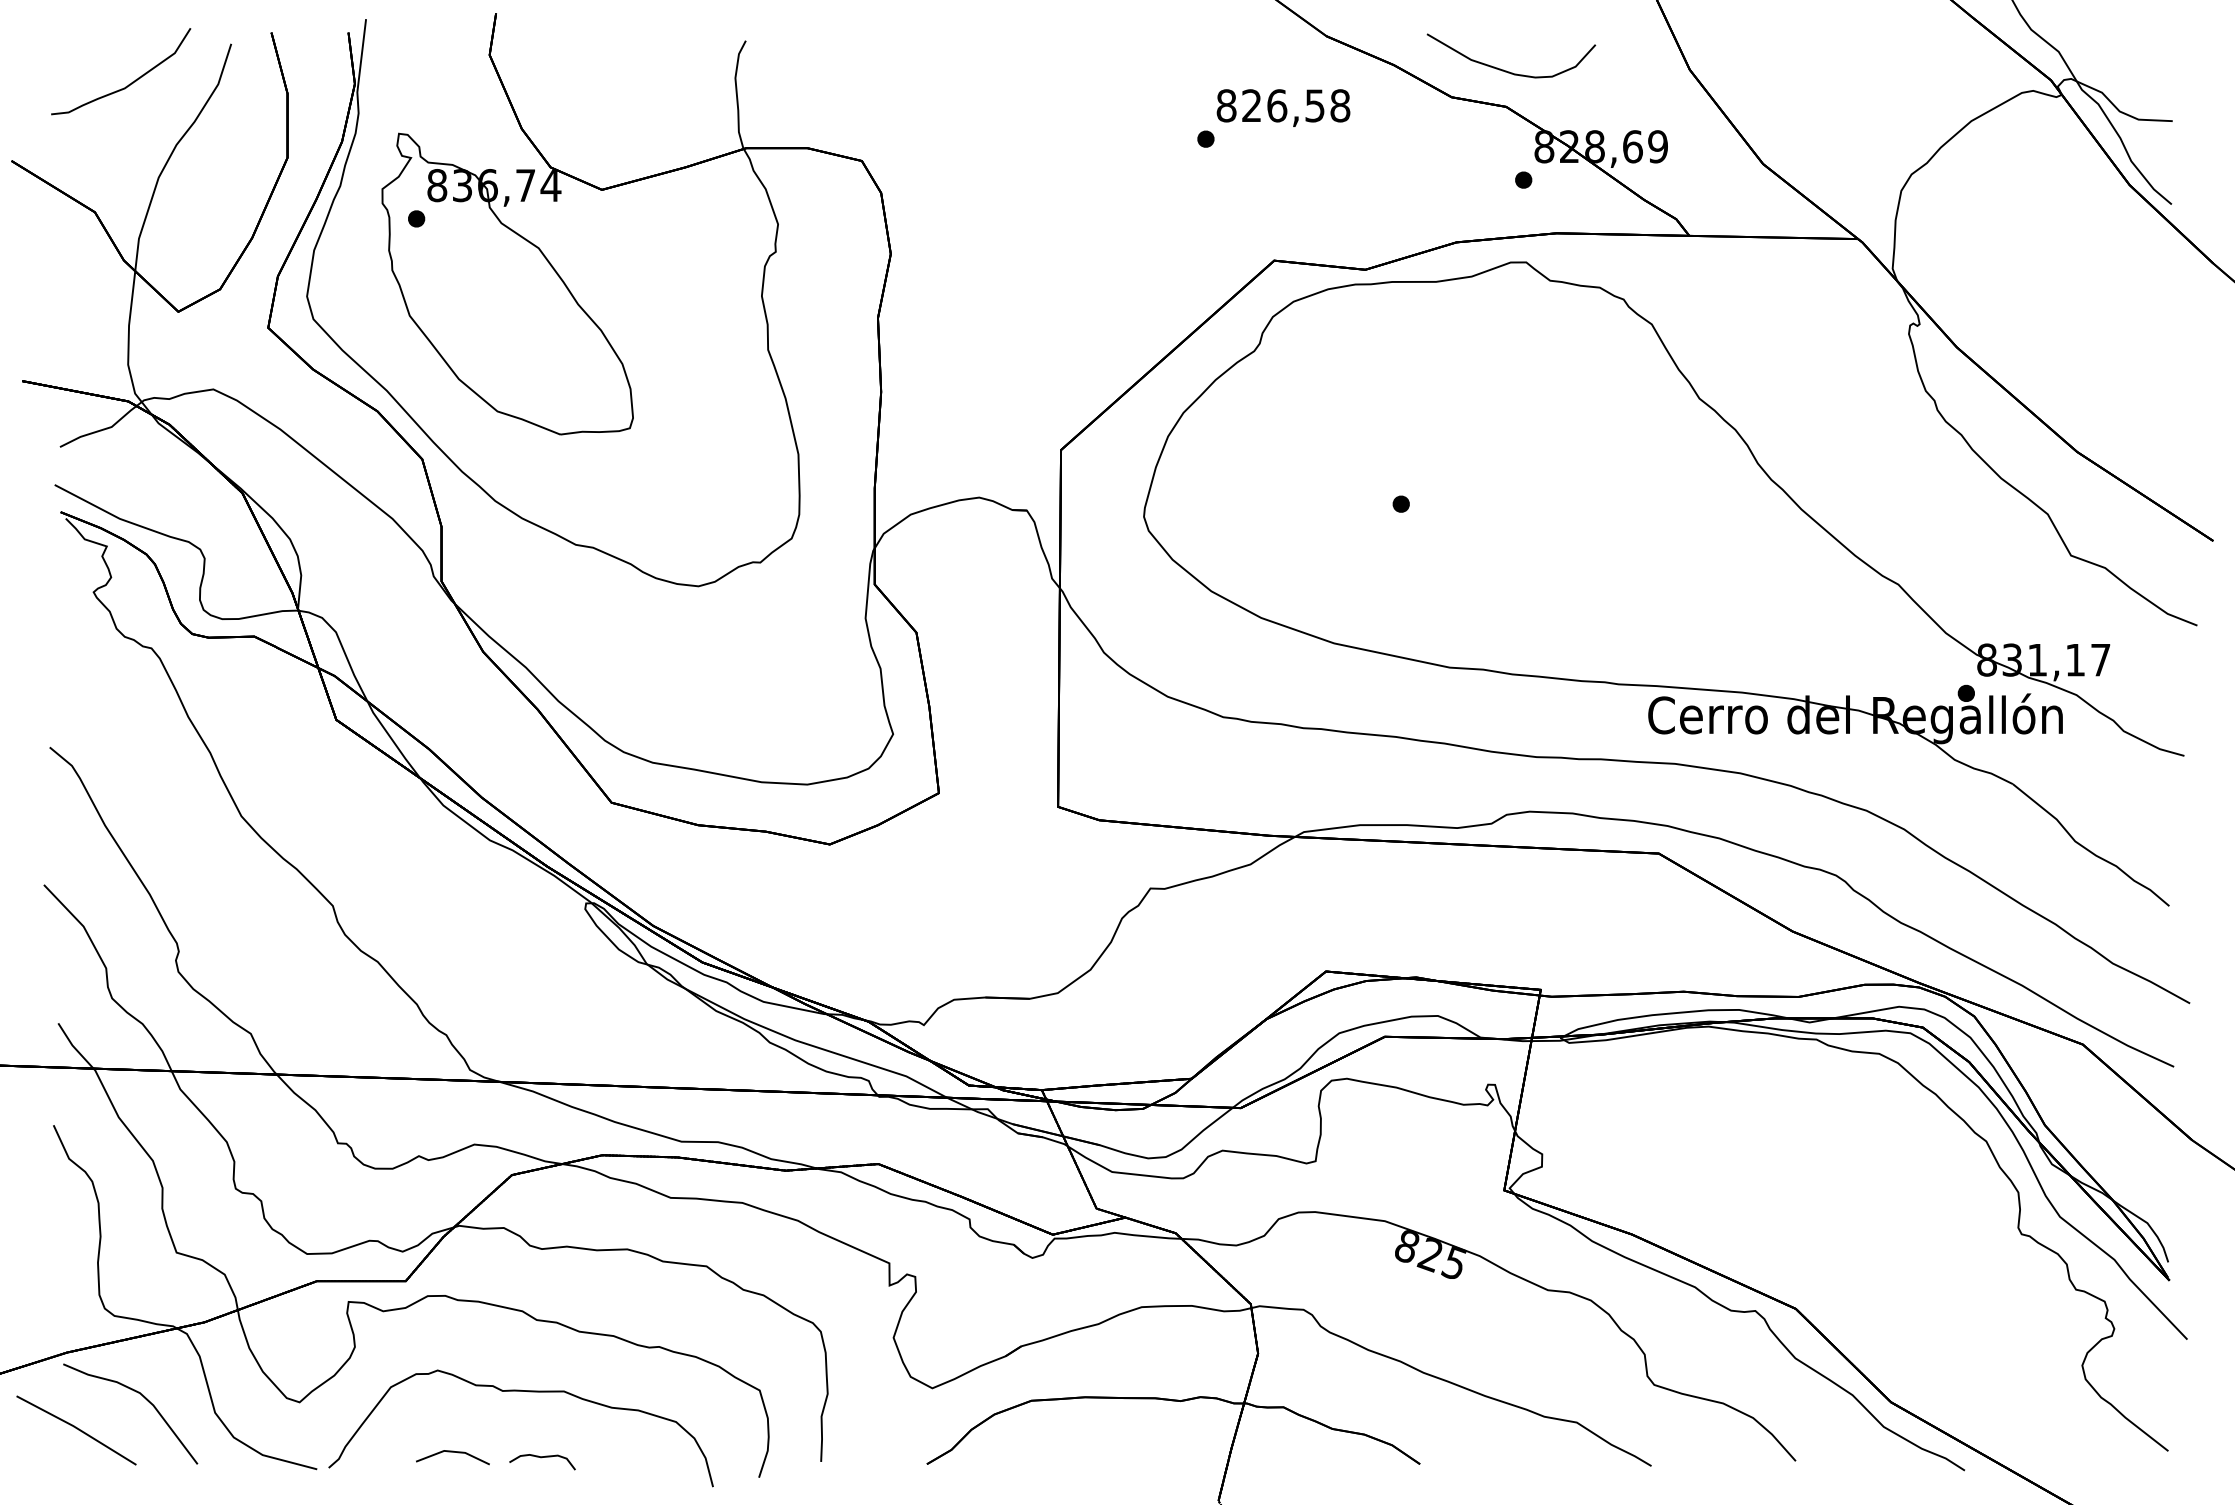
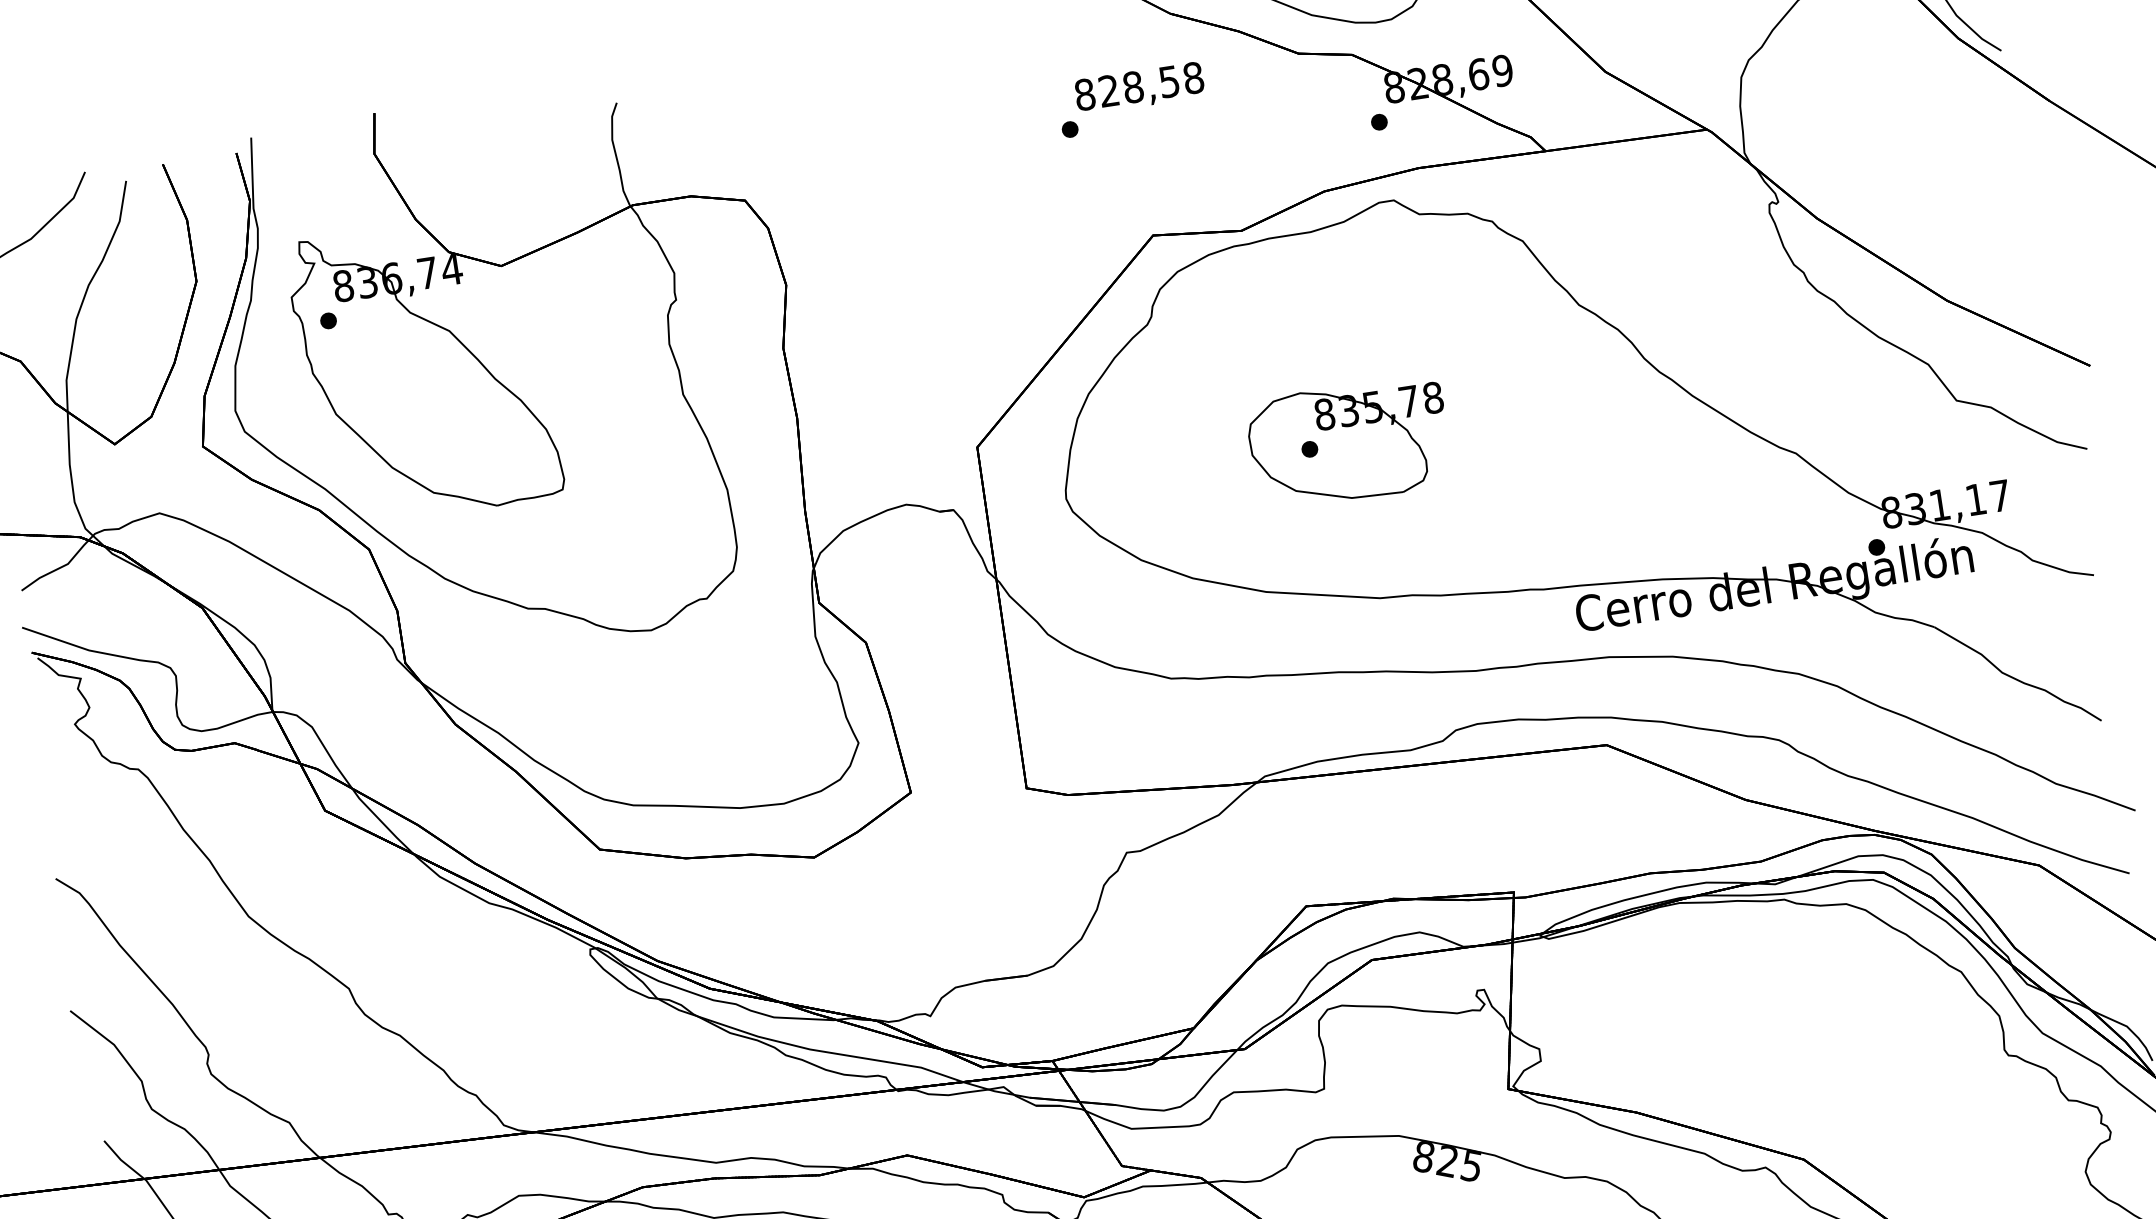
text: (1277, 105) -> (1133, 86), 826,58 -> 828,58
part: (1442, 503) -> (1349, 442), added

